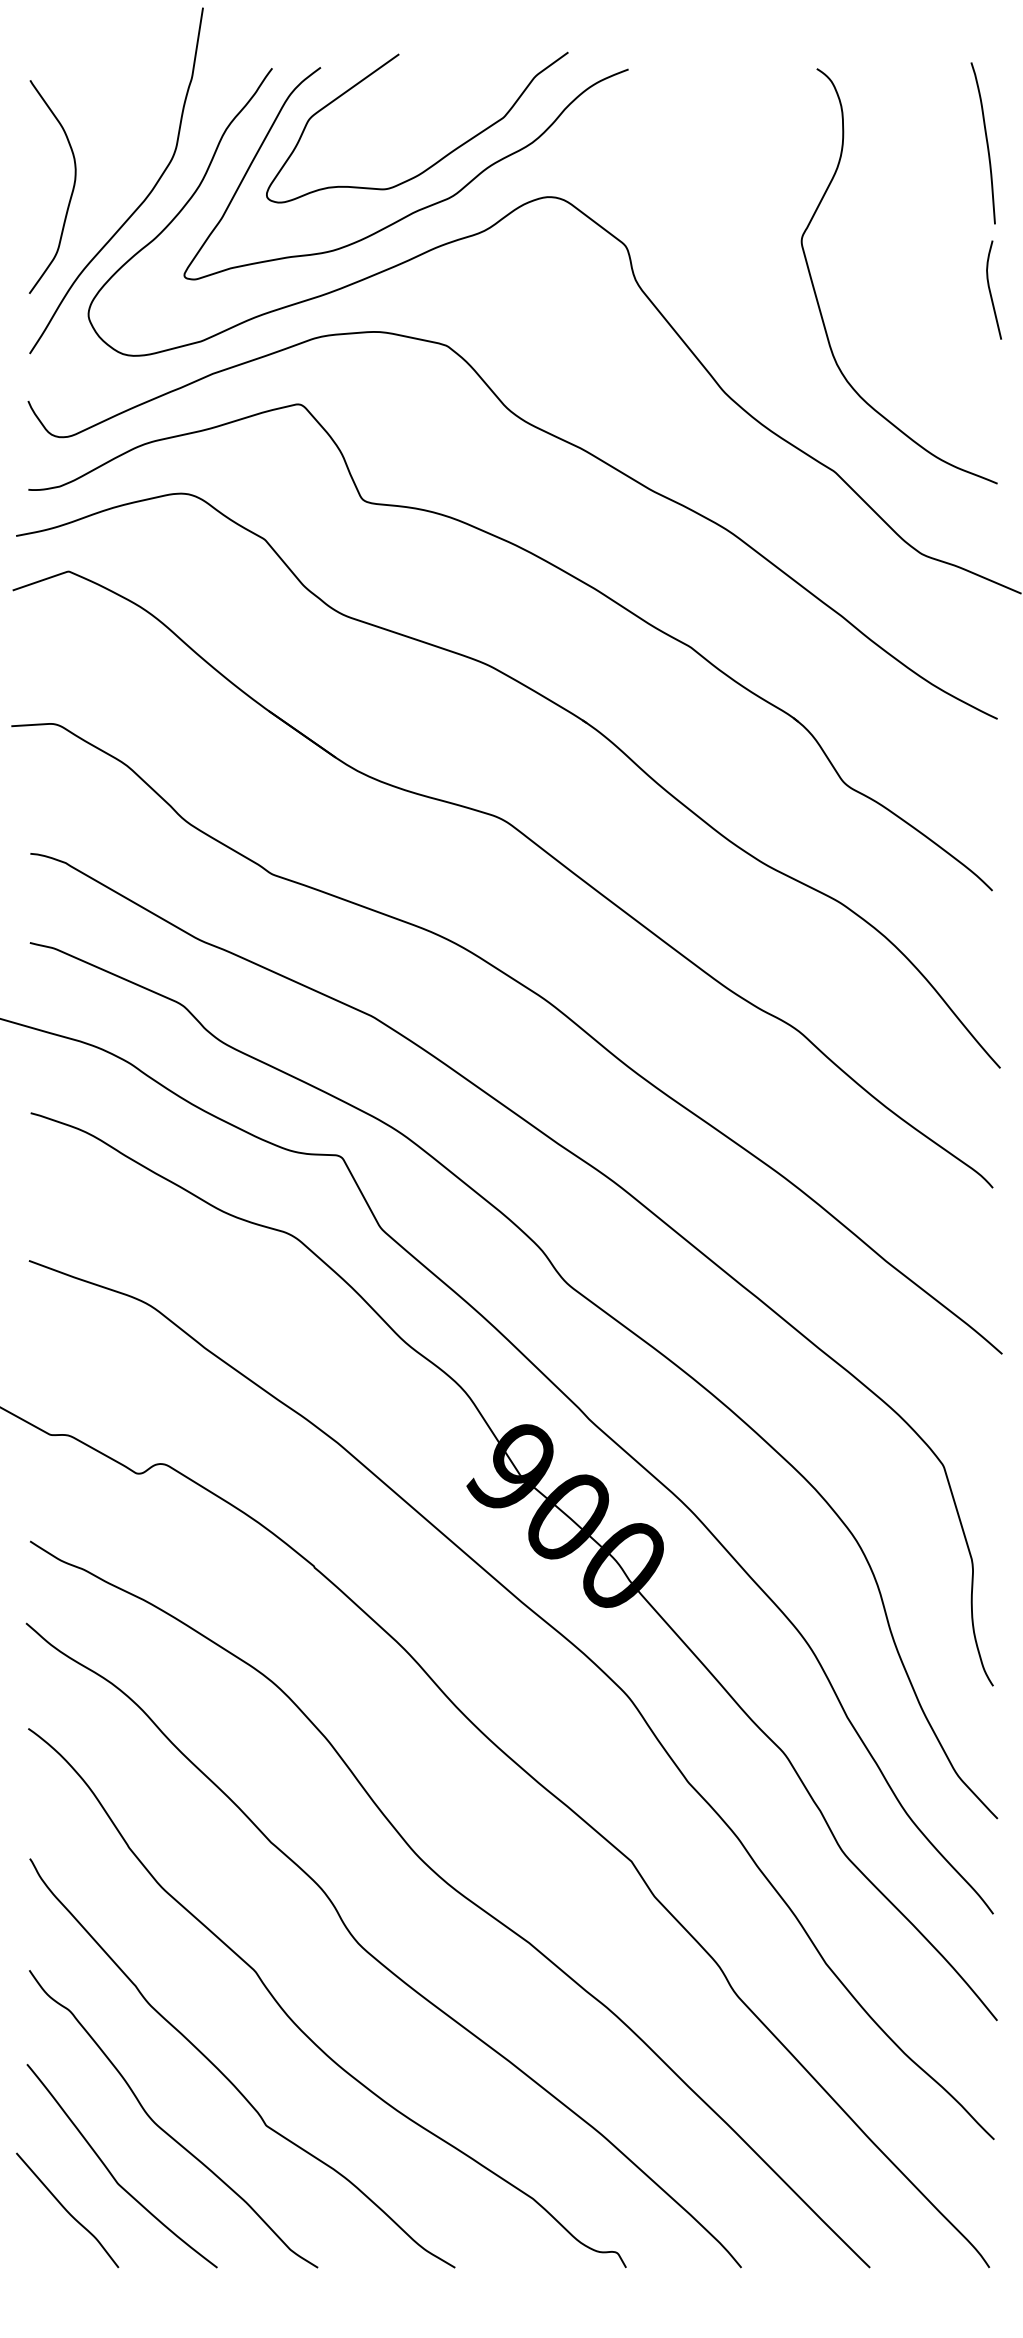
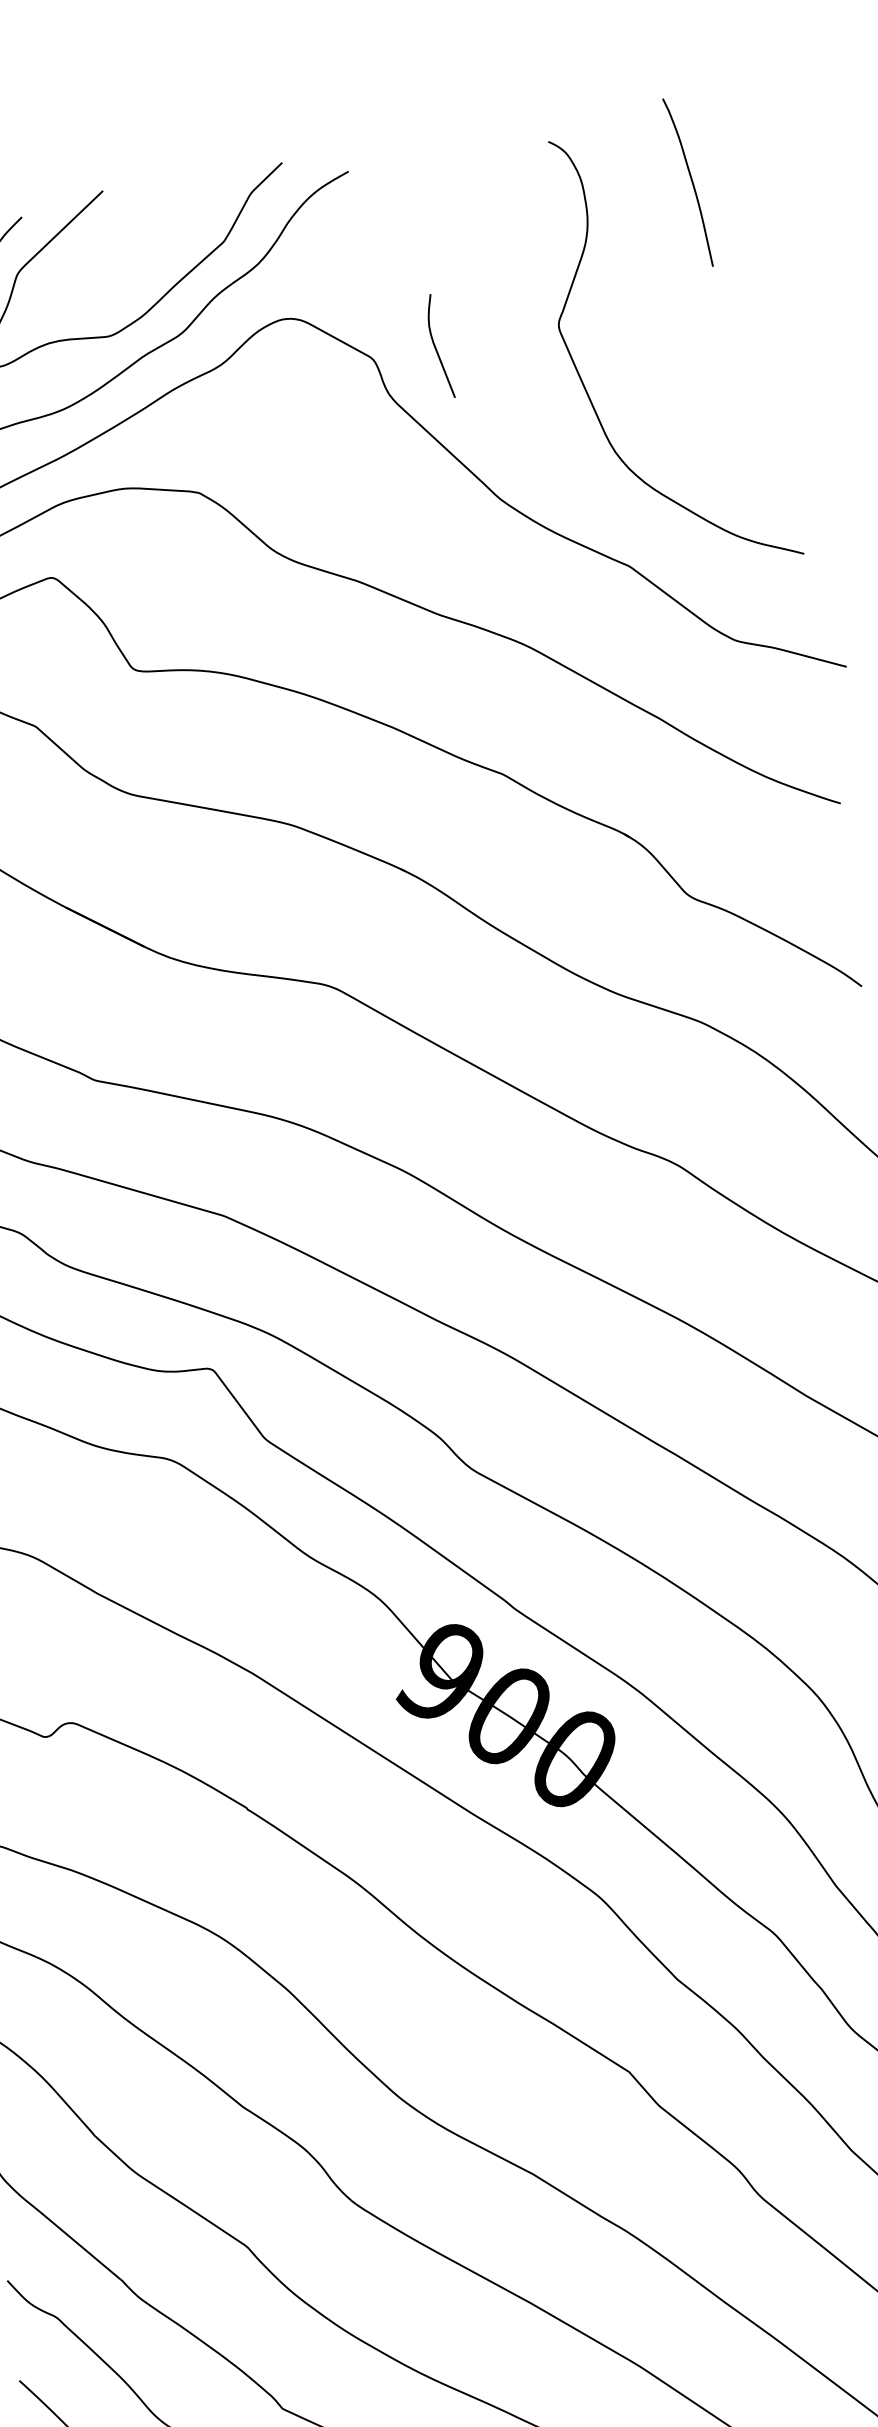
curve: (986, 143) -> (691, 182), moved
curve: (990, 289) -> (435, 346), moved

